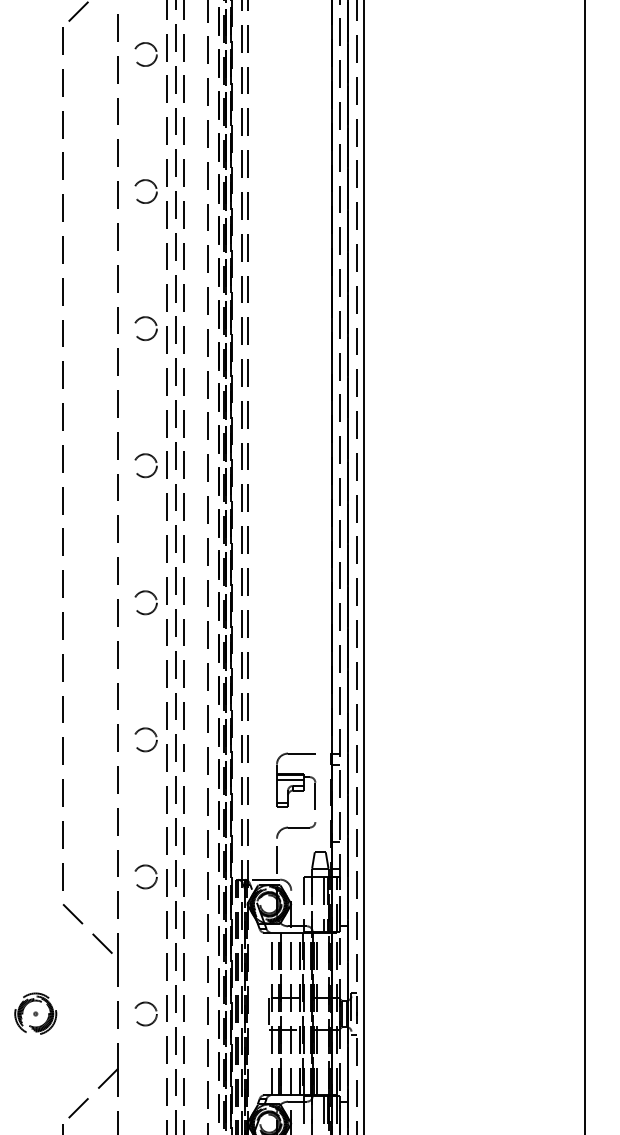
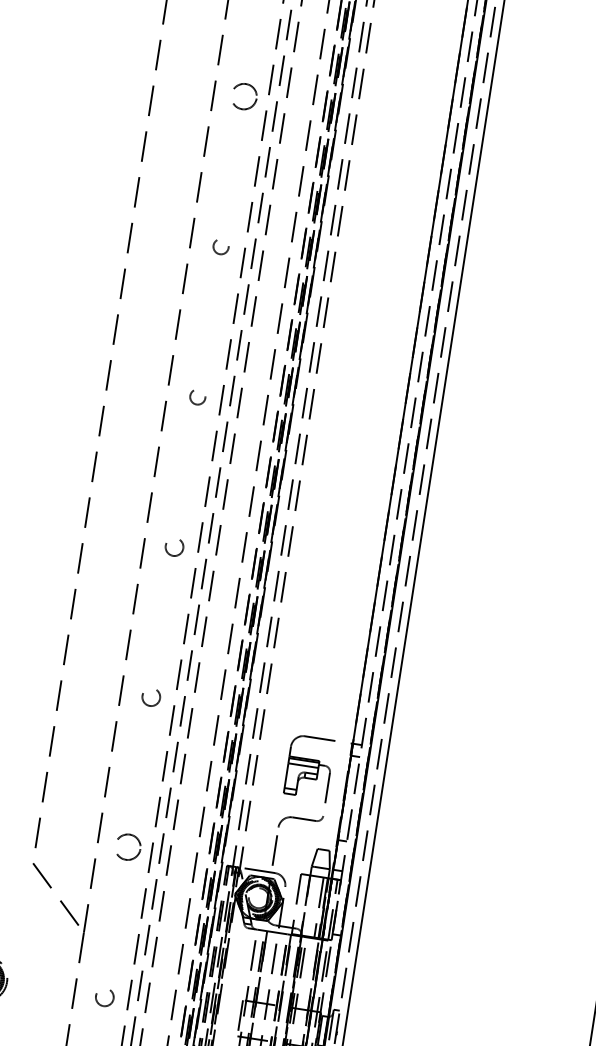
circle: (145, 328) -> (220, 246), size x0.6
circle: (145, 465) -> (197, 396), size x0.6
circle: (145, 602) -> (174, 546), size x0.7
circle: (145, 739) -> (151, 696), size x0.7
circle: (145, 1013) -> (104, 996), size x0.7

